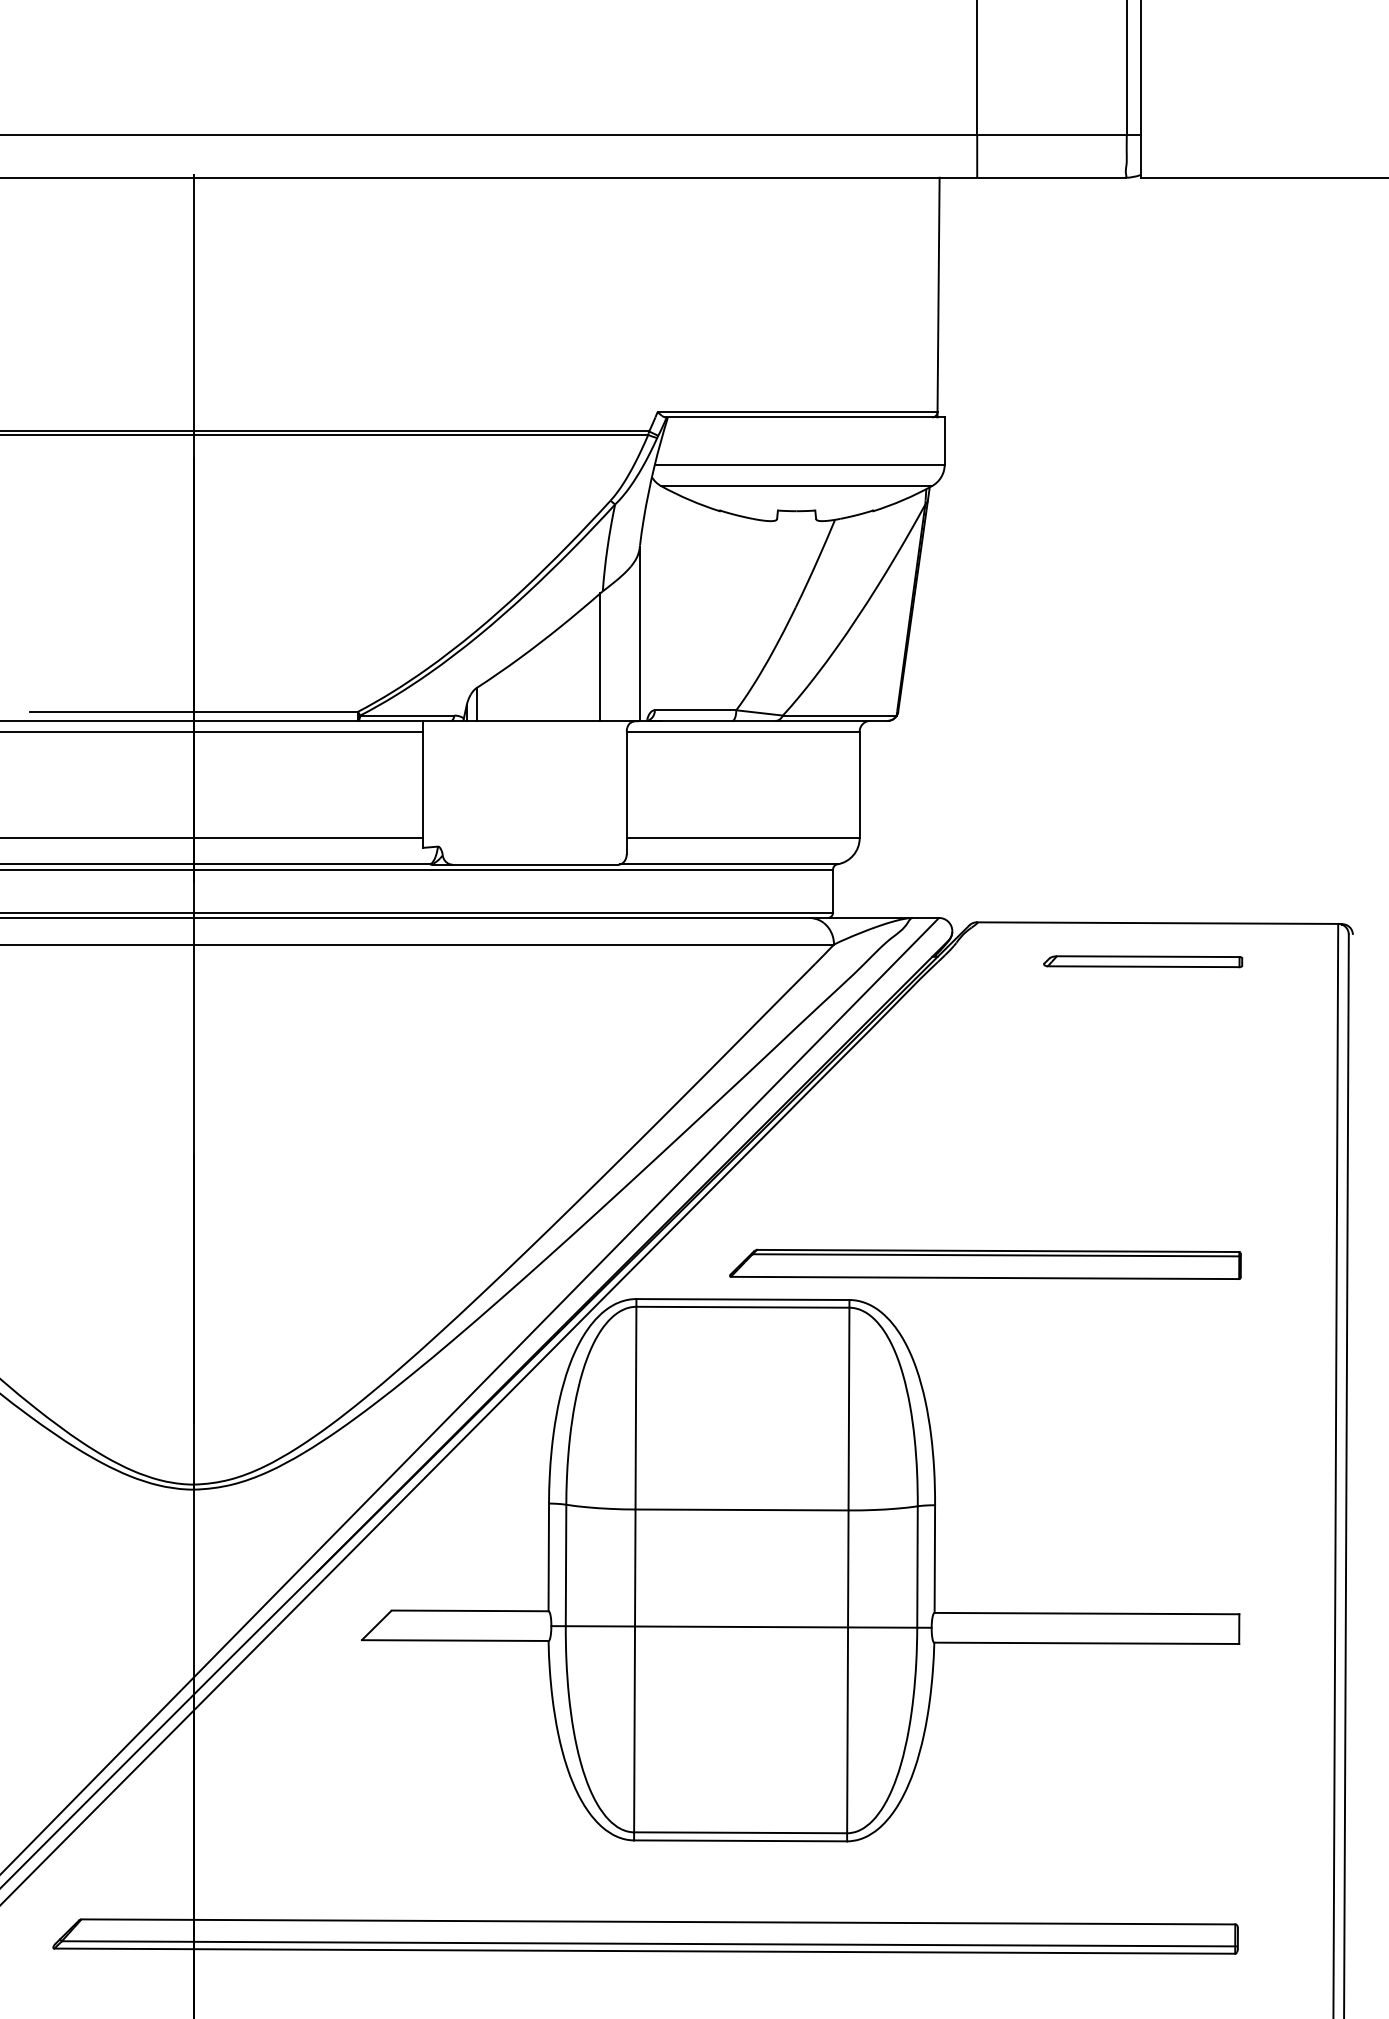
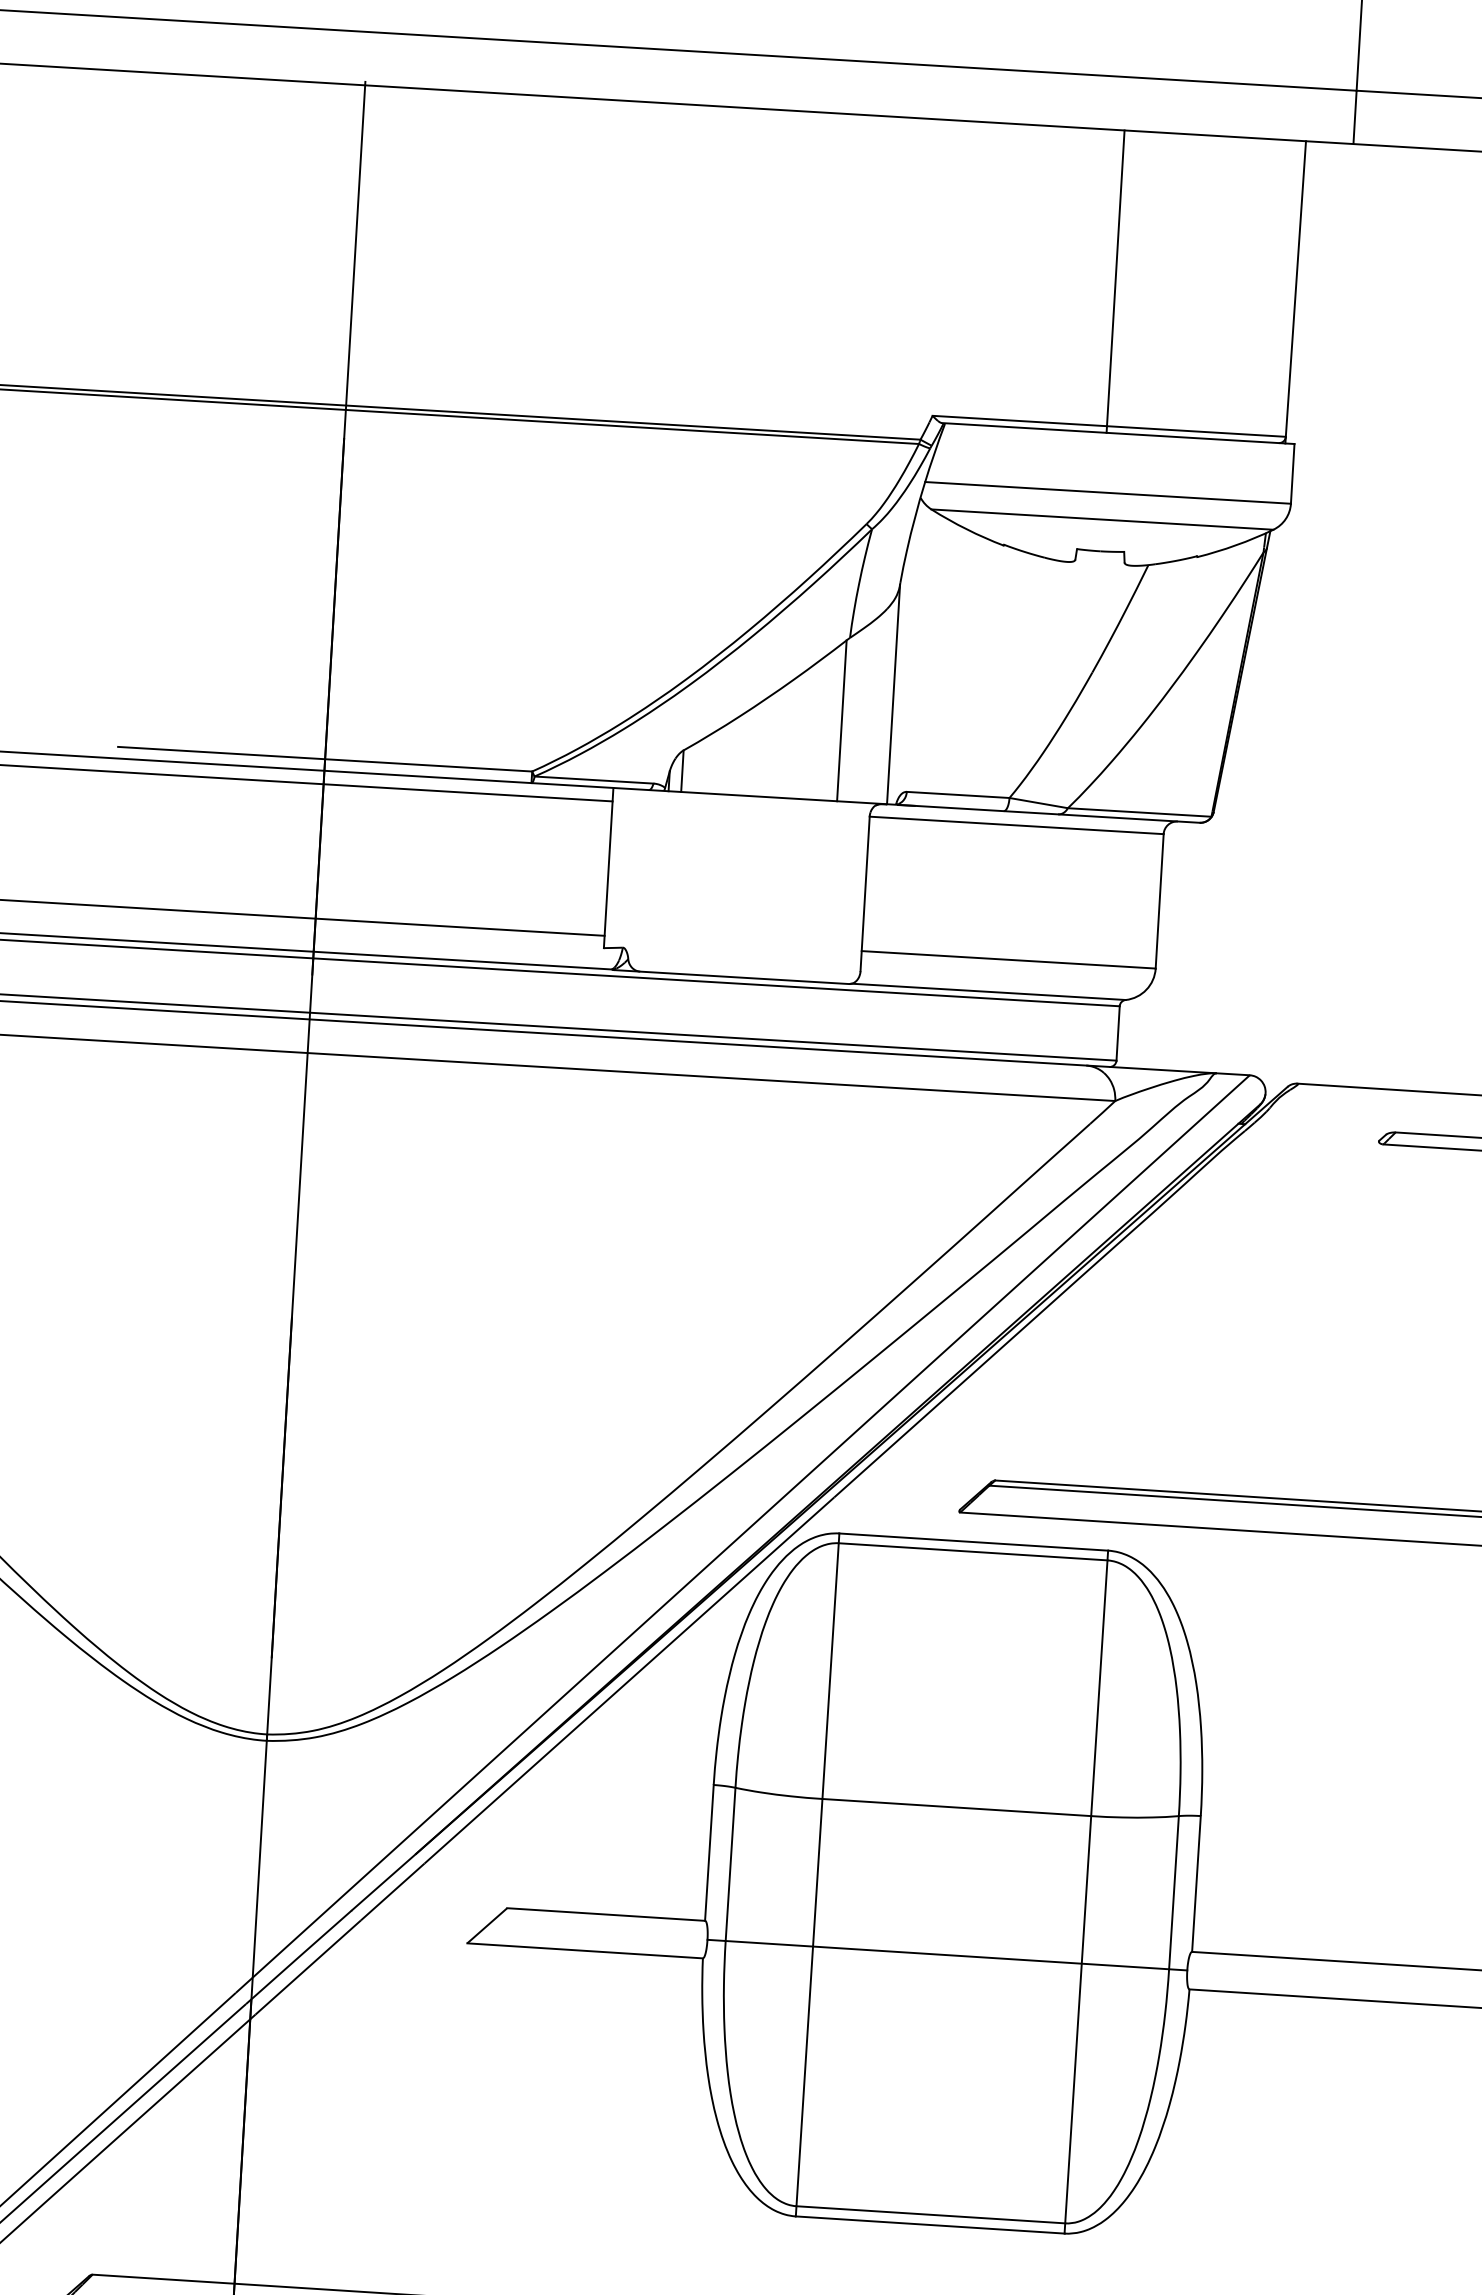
line: (795, 297) -> (1115, 281), added

